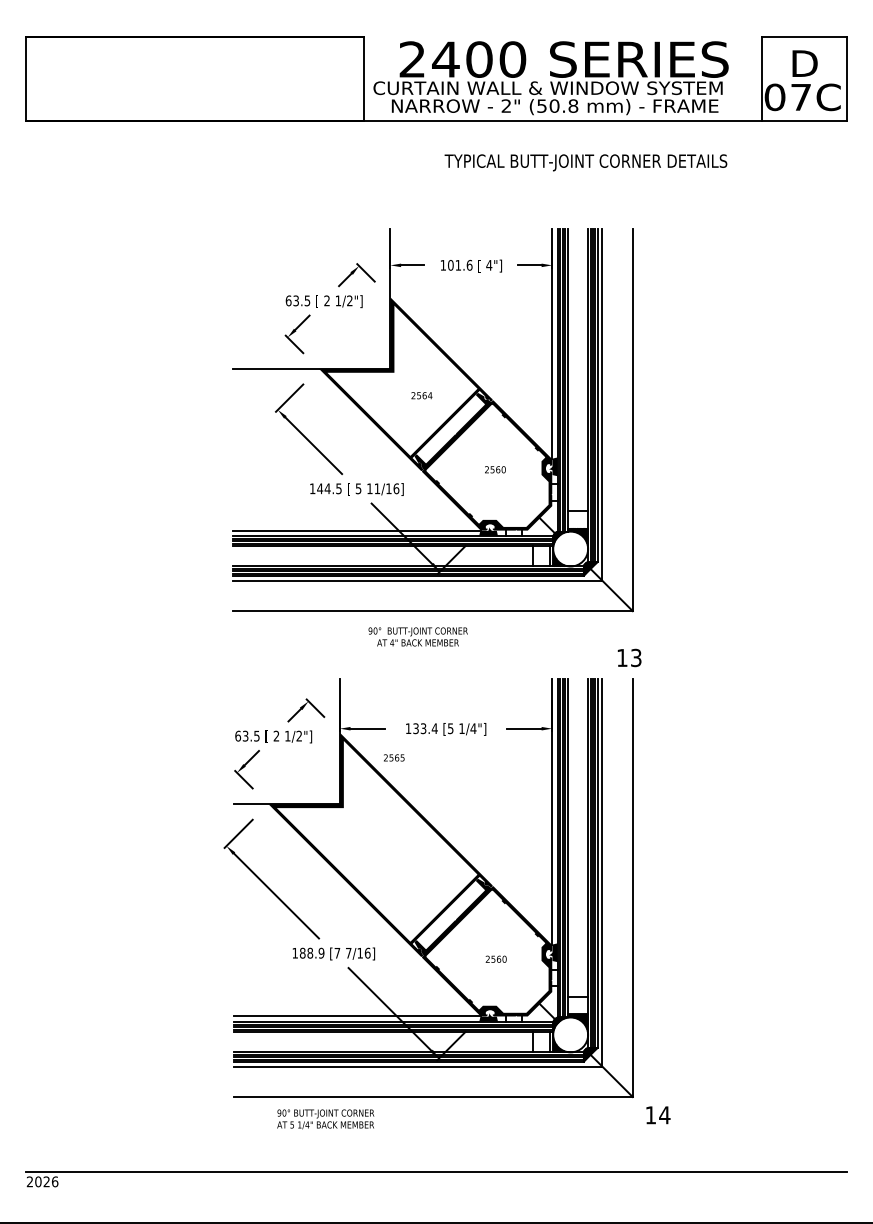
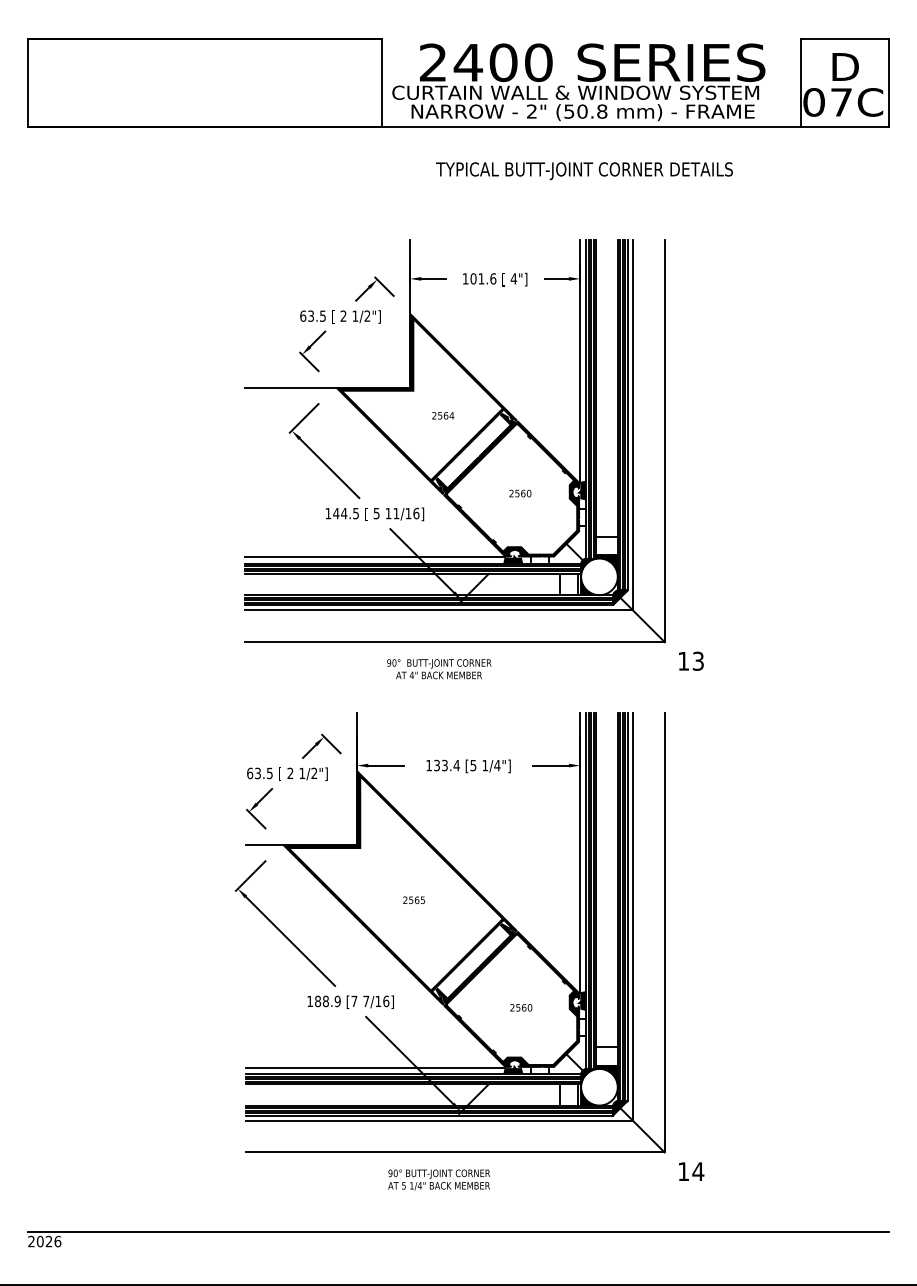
text: (585, 163) -> (584, 171), moved
text: (629, 657) -> (691, 660), moved
text: (393, 758) -> (413, 900), moved
text: (325, 1118) -> (438, 1179), moved

